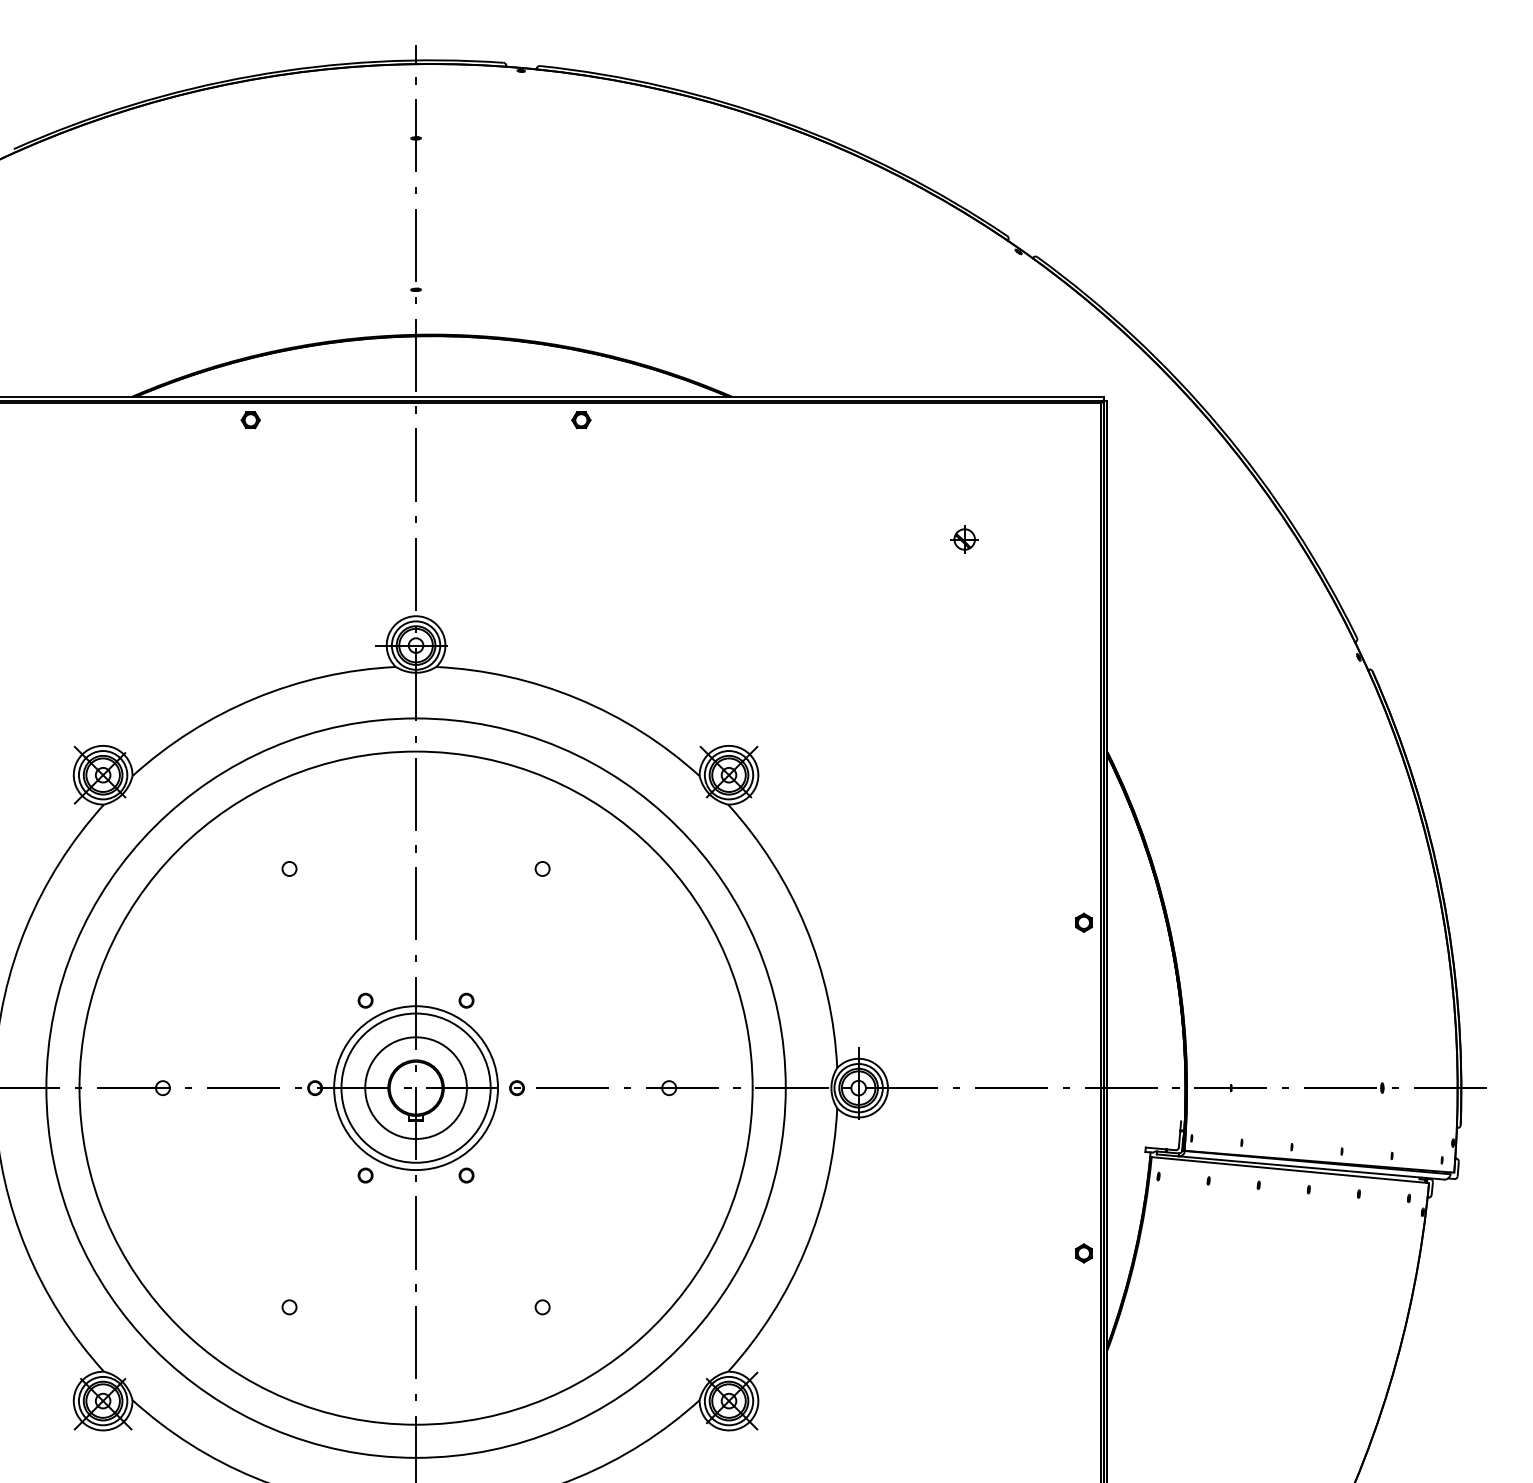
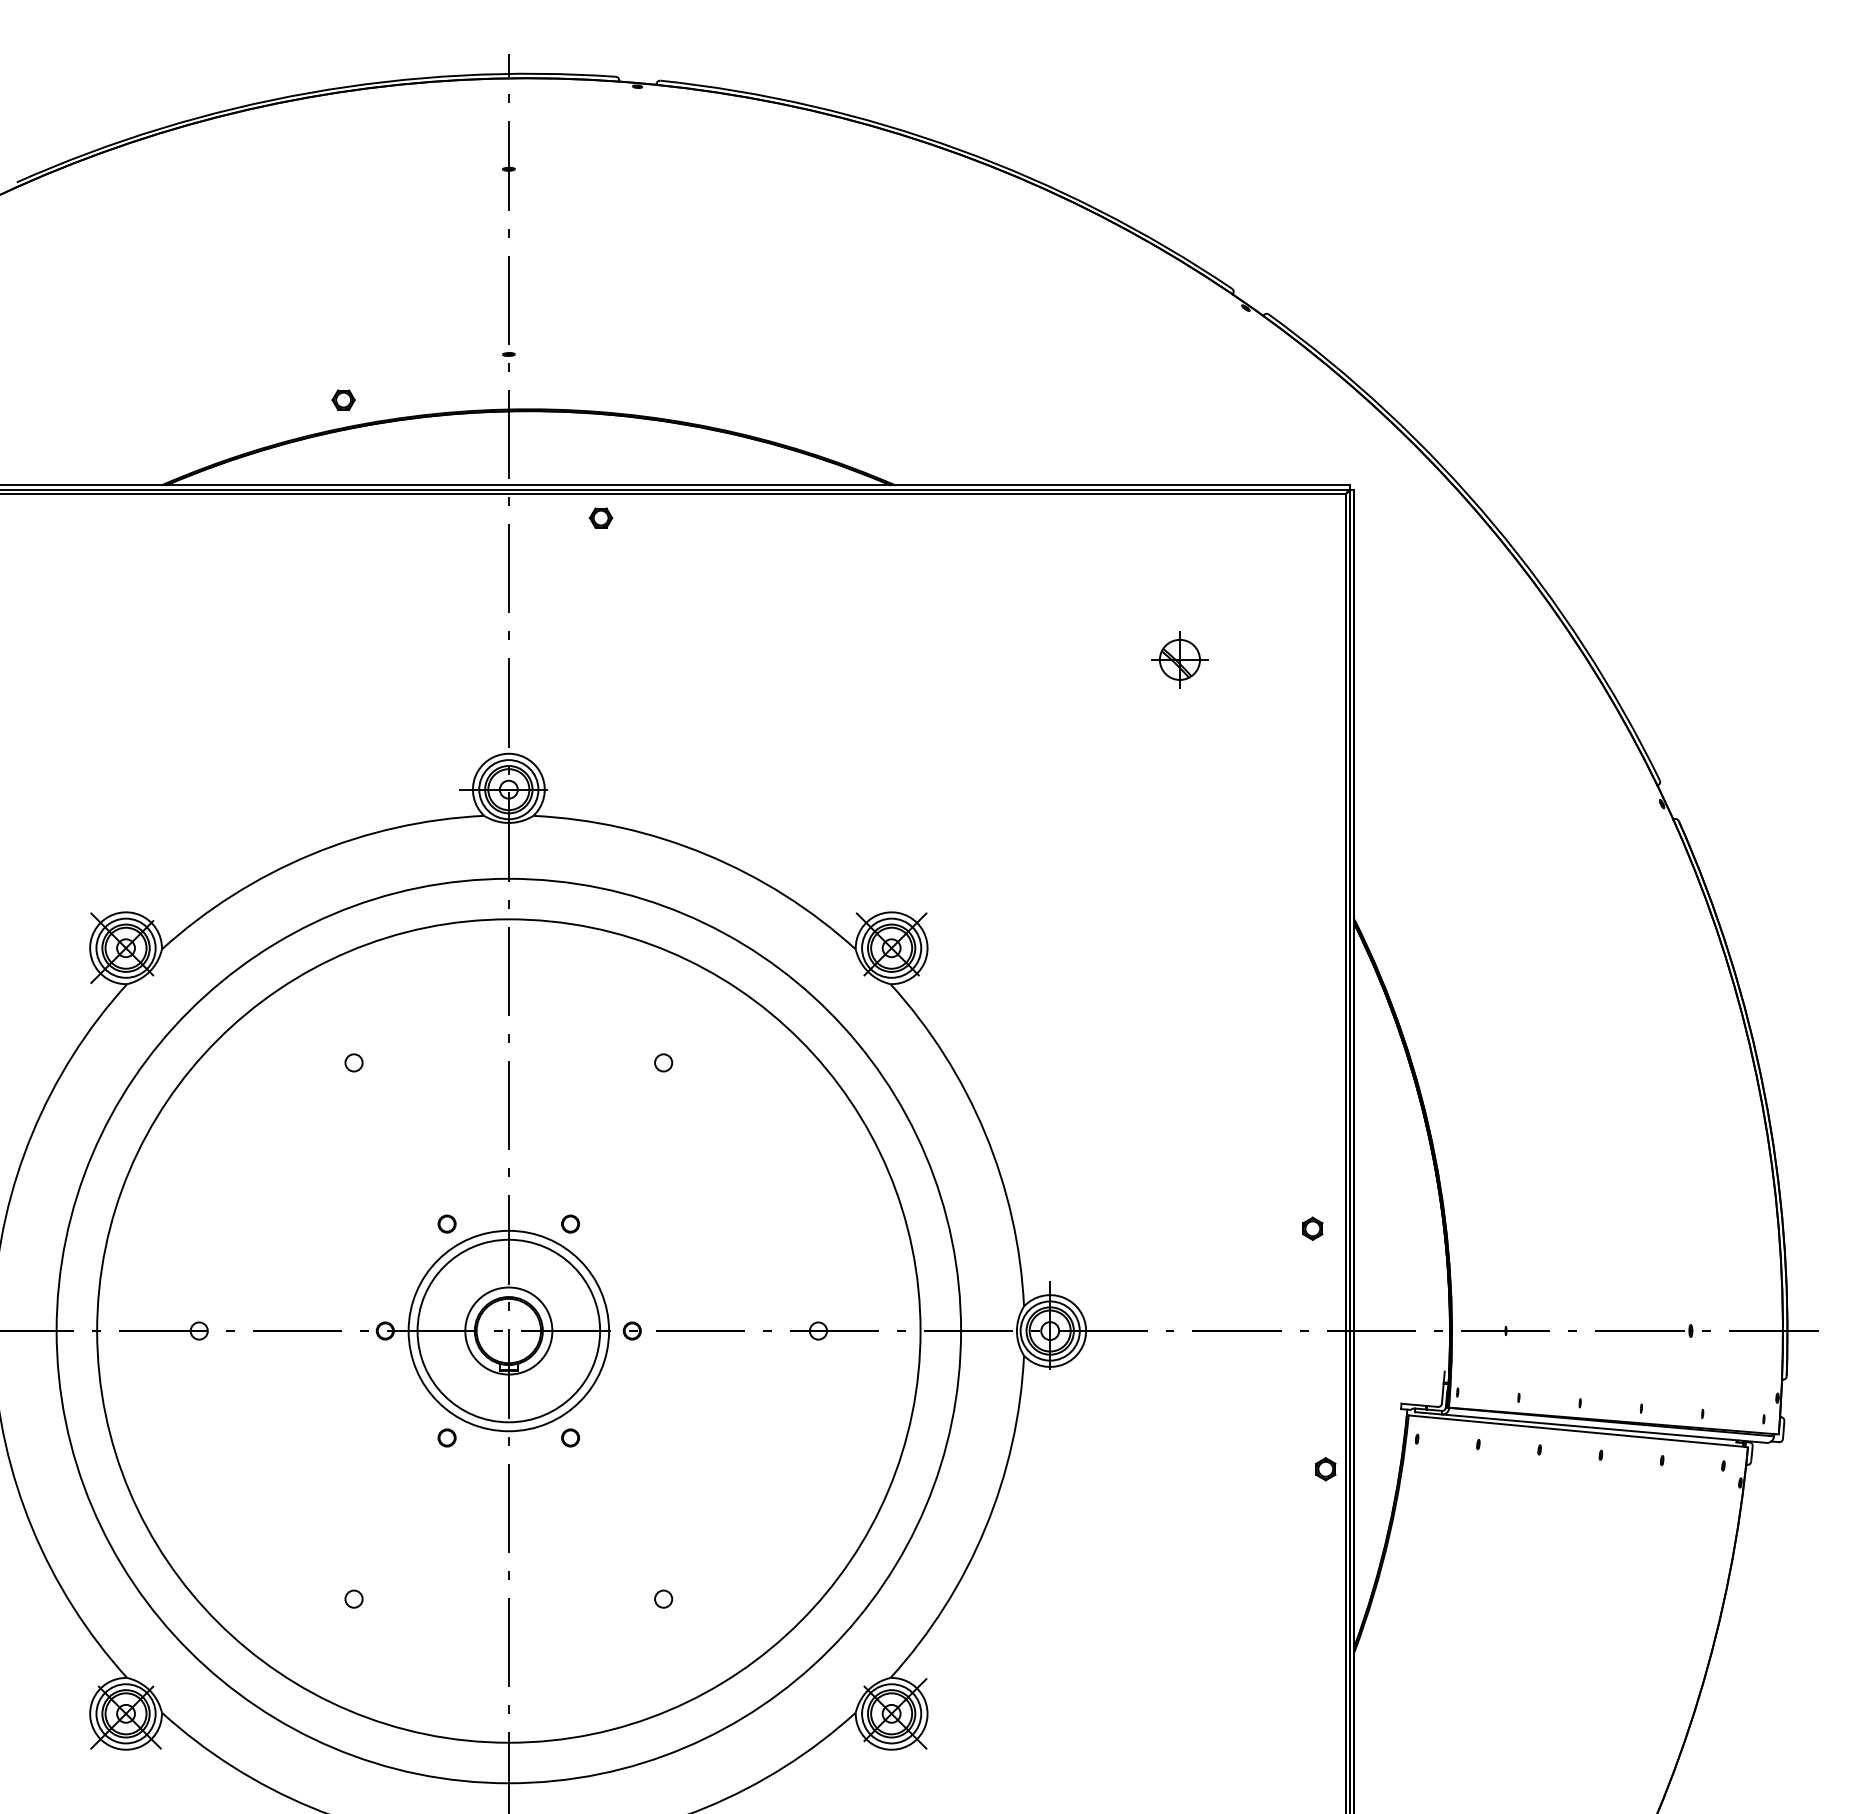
part: (250, 419) -> (343, 399), moved
part: (581, 419) -> (601, 517), moved
part: (964, 539) -> (1179, 659), size x1.6
part: (1083, 922) -> (1312, 1228), moved
circle: (415, 1087) -> (508, 1330), size x0.7
part: (1083, 1253) -> (1325, 1469), moved

